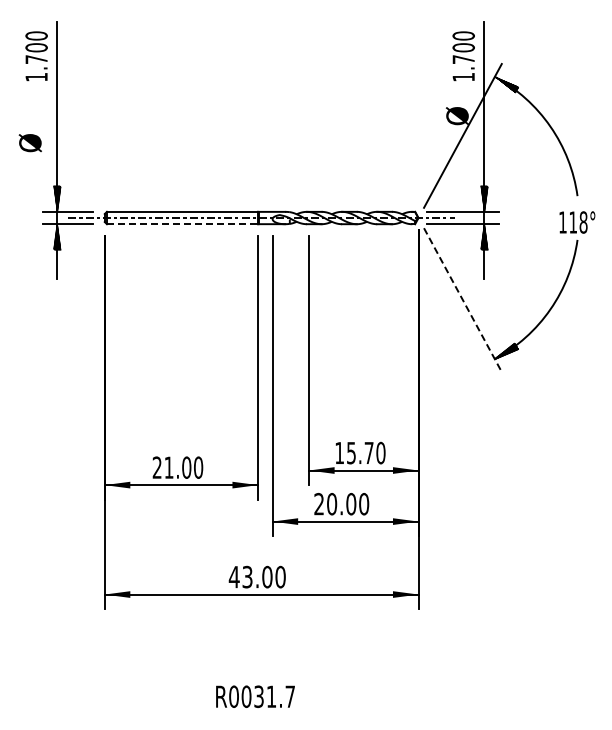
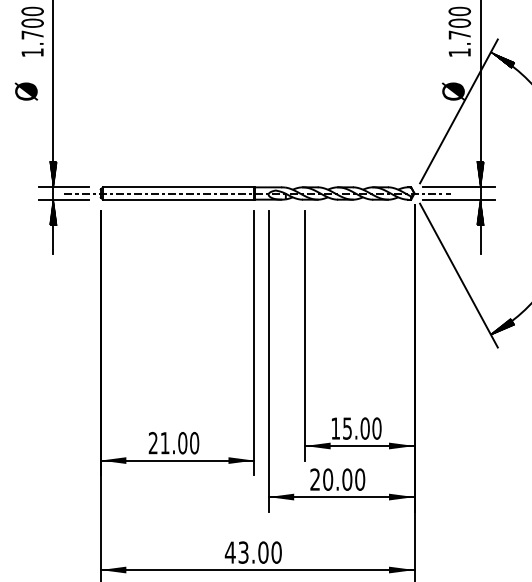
text: (29, 143) -> (25, 91), moved
line: (182, 224) -> (178, 199), dashed -> solid
line: (462, 300) -> (458, 275), dashed -> solid
text: (368, 452) -> (364, 427), 15.70 -> 15.00

